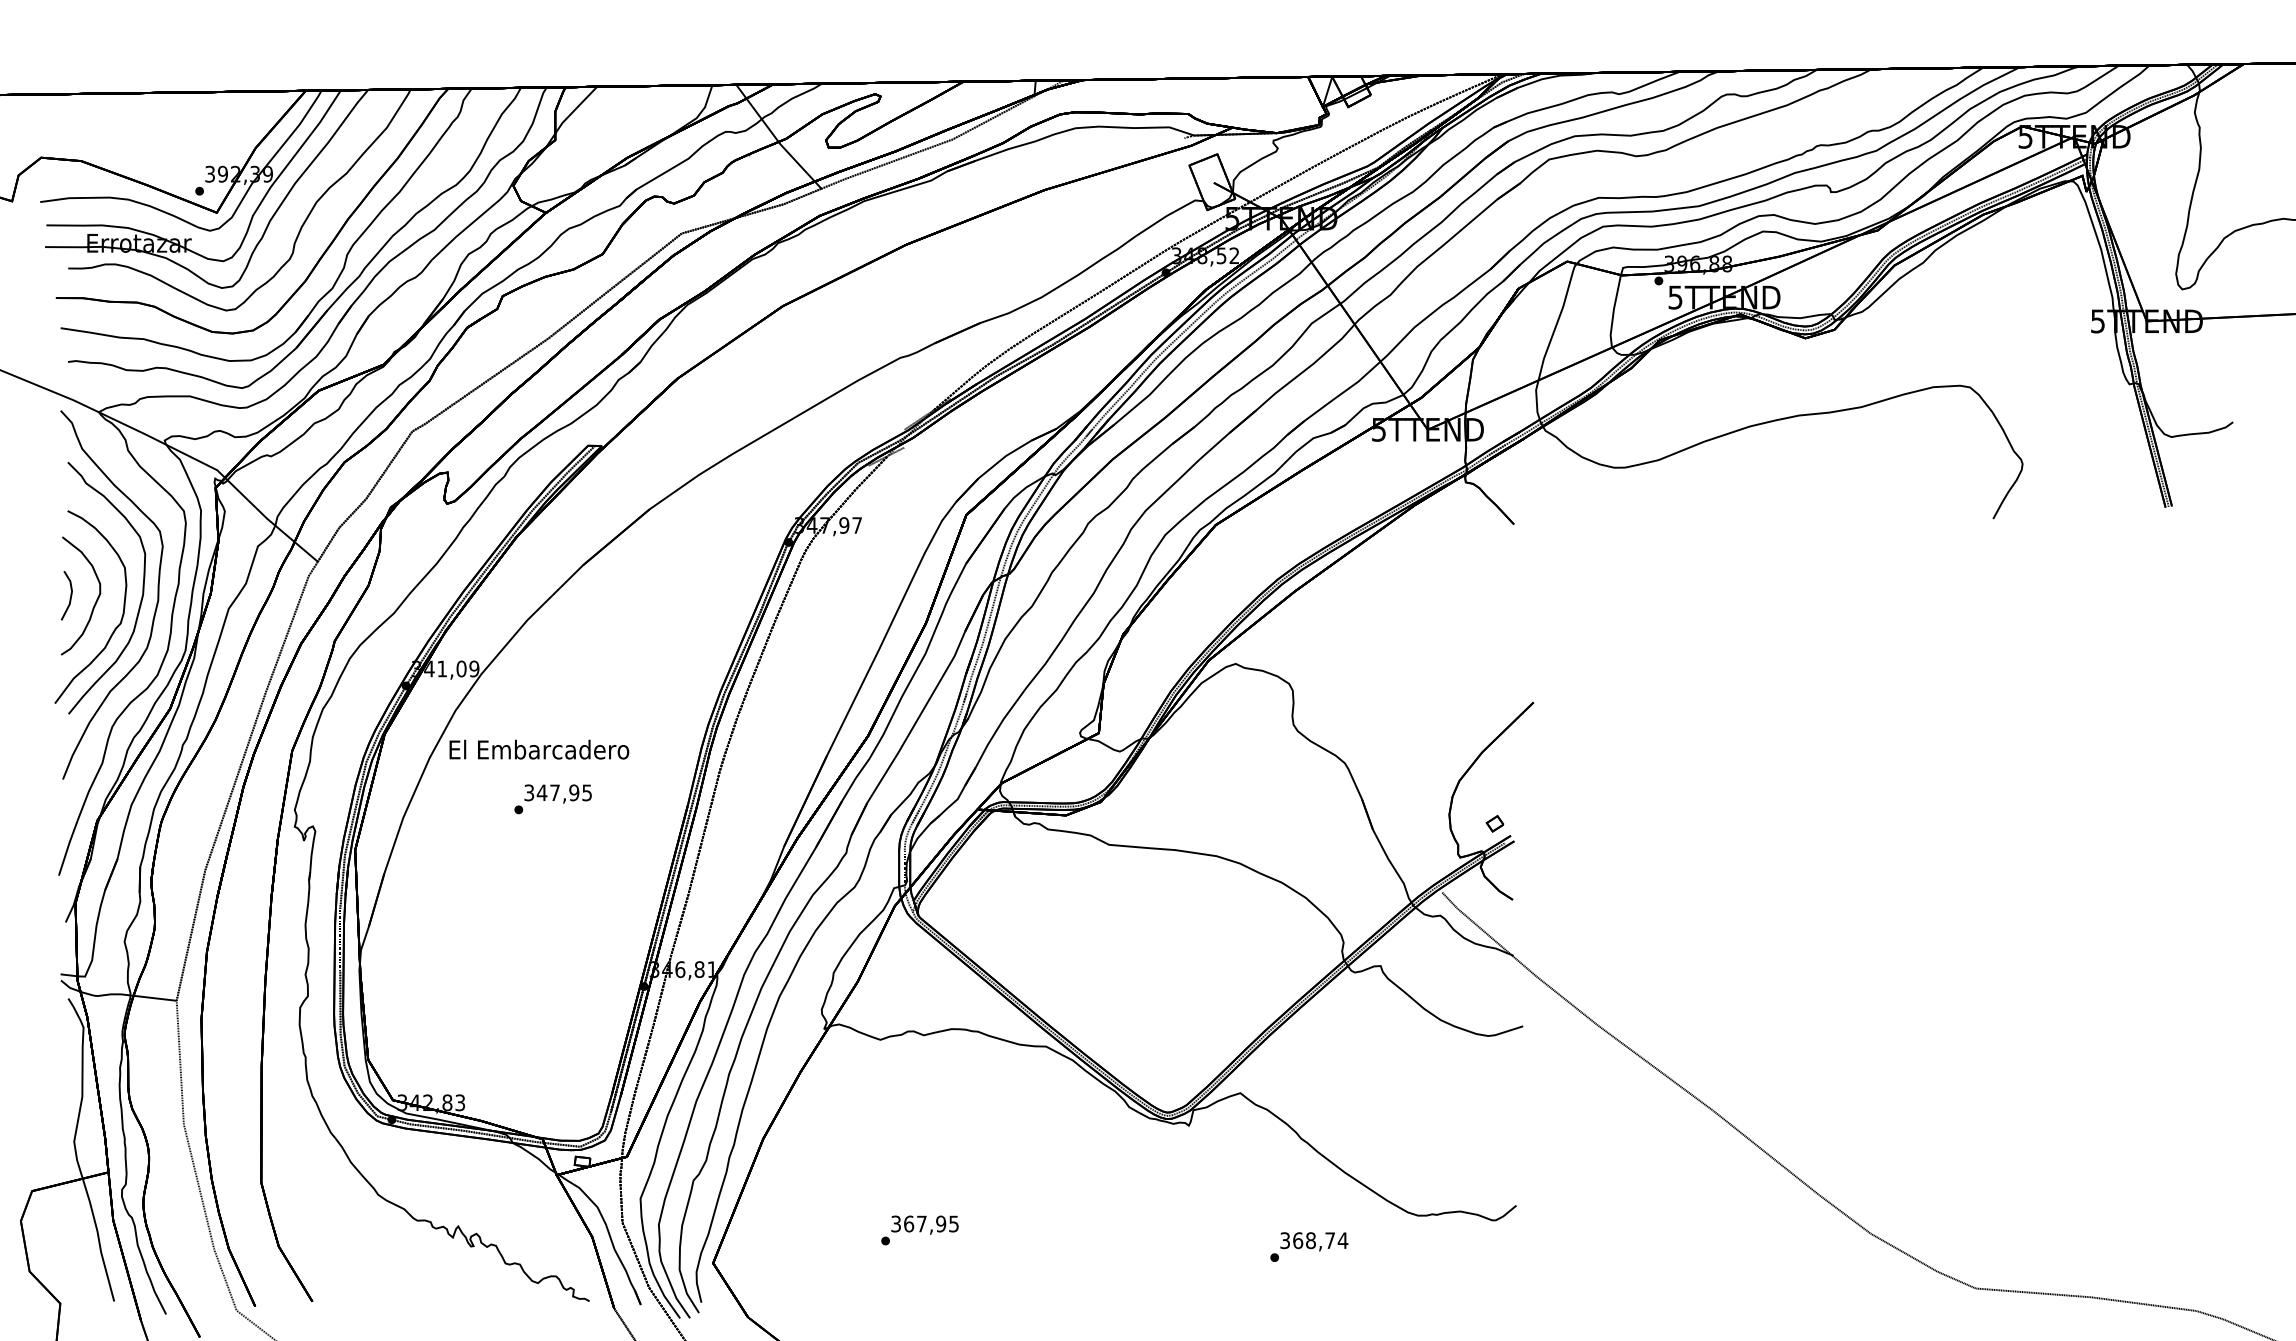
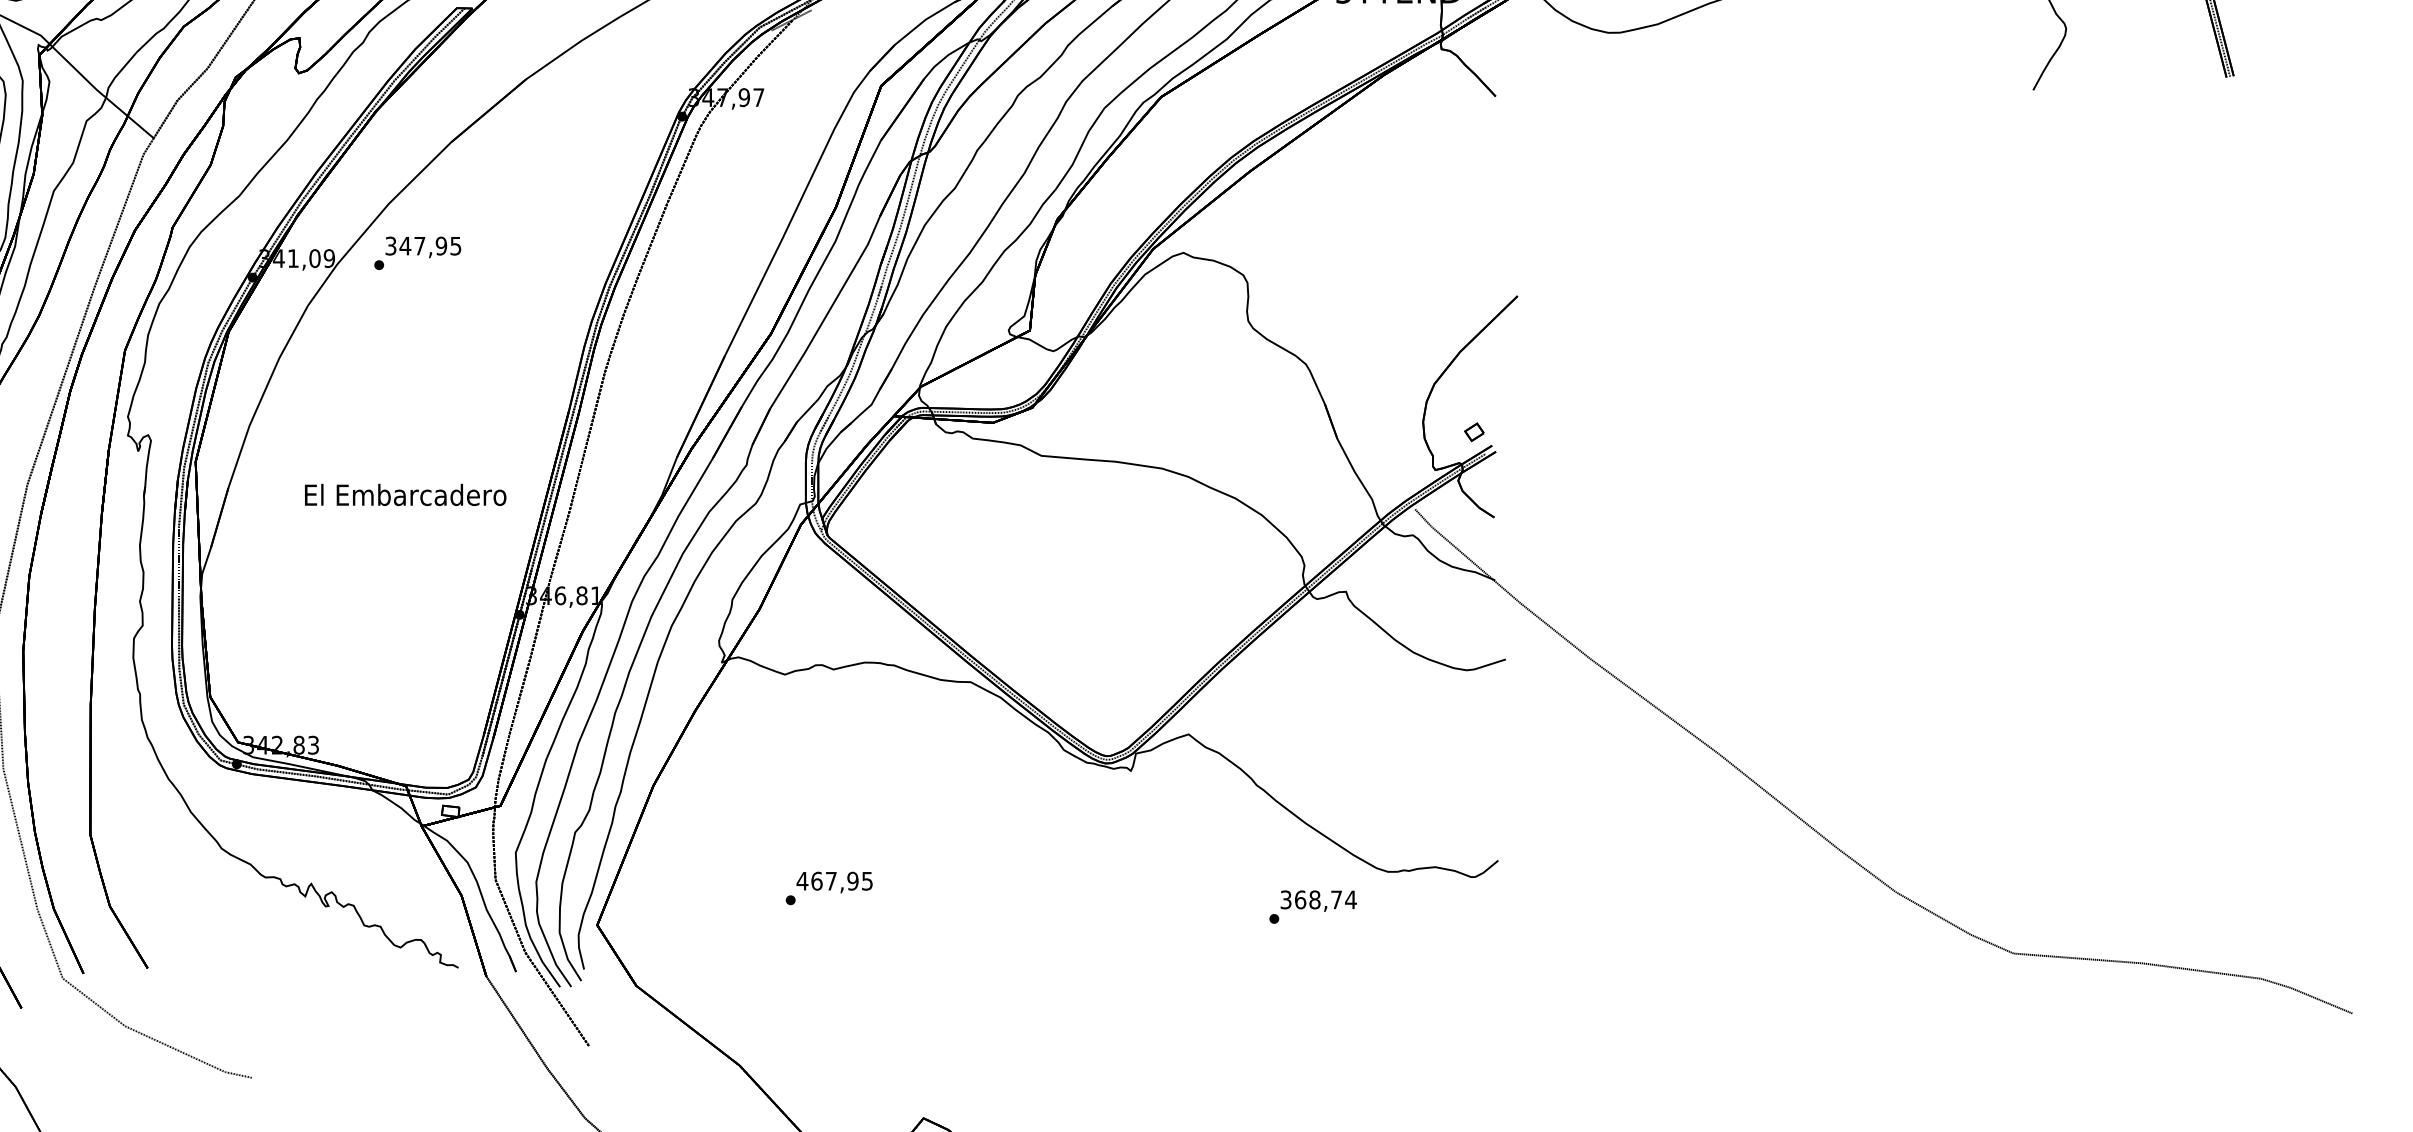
text: (539, 749) -> (405, 494), moved
text: (552, 799) -> (417, 253), moved
text: (895, 1223) -> (801, 880), 367,95 -> 467,95
text: (1309, 1246) -> (1313, 906), moved

